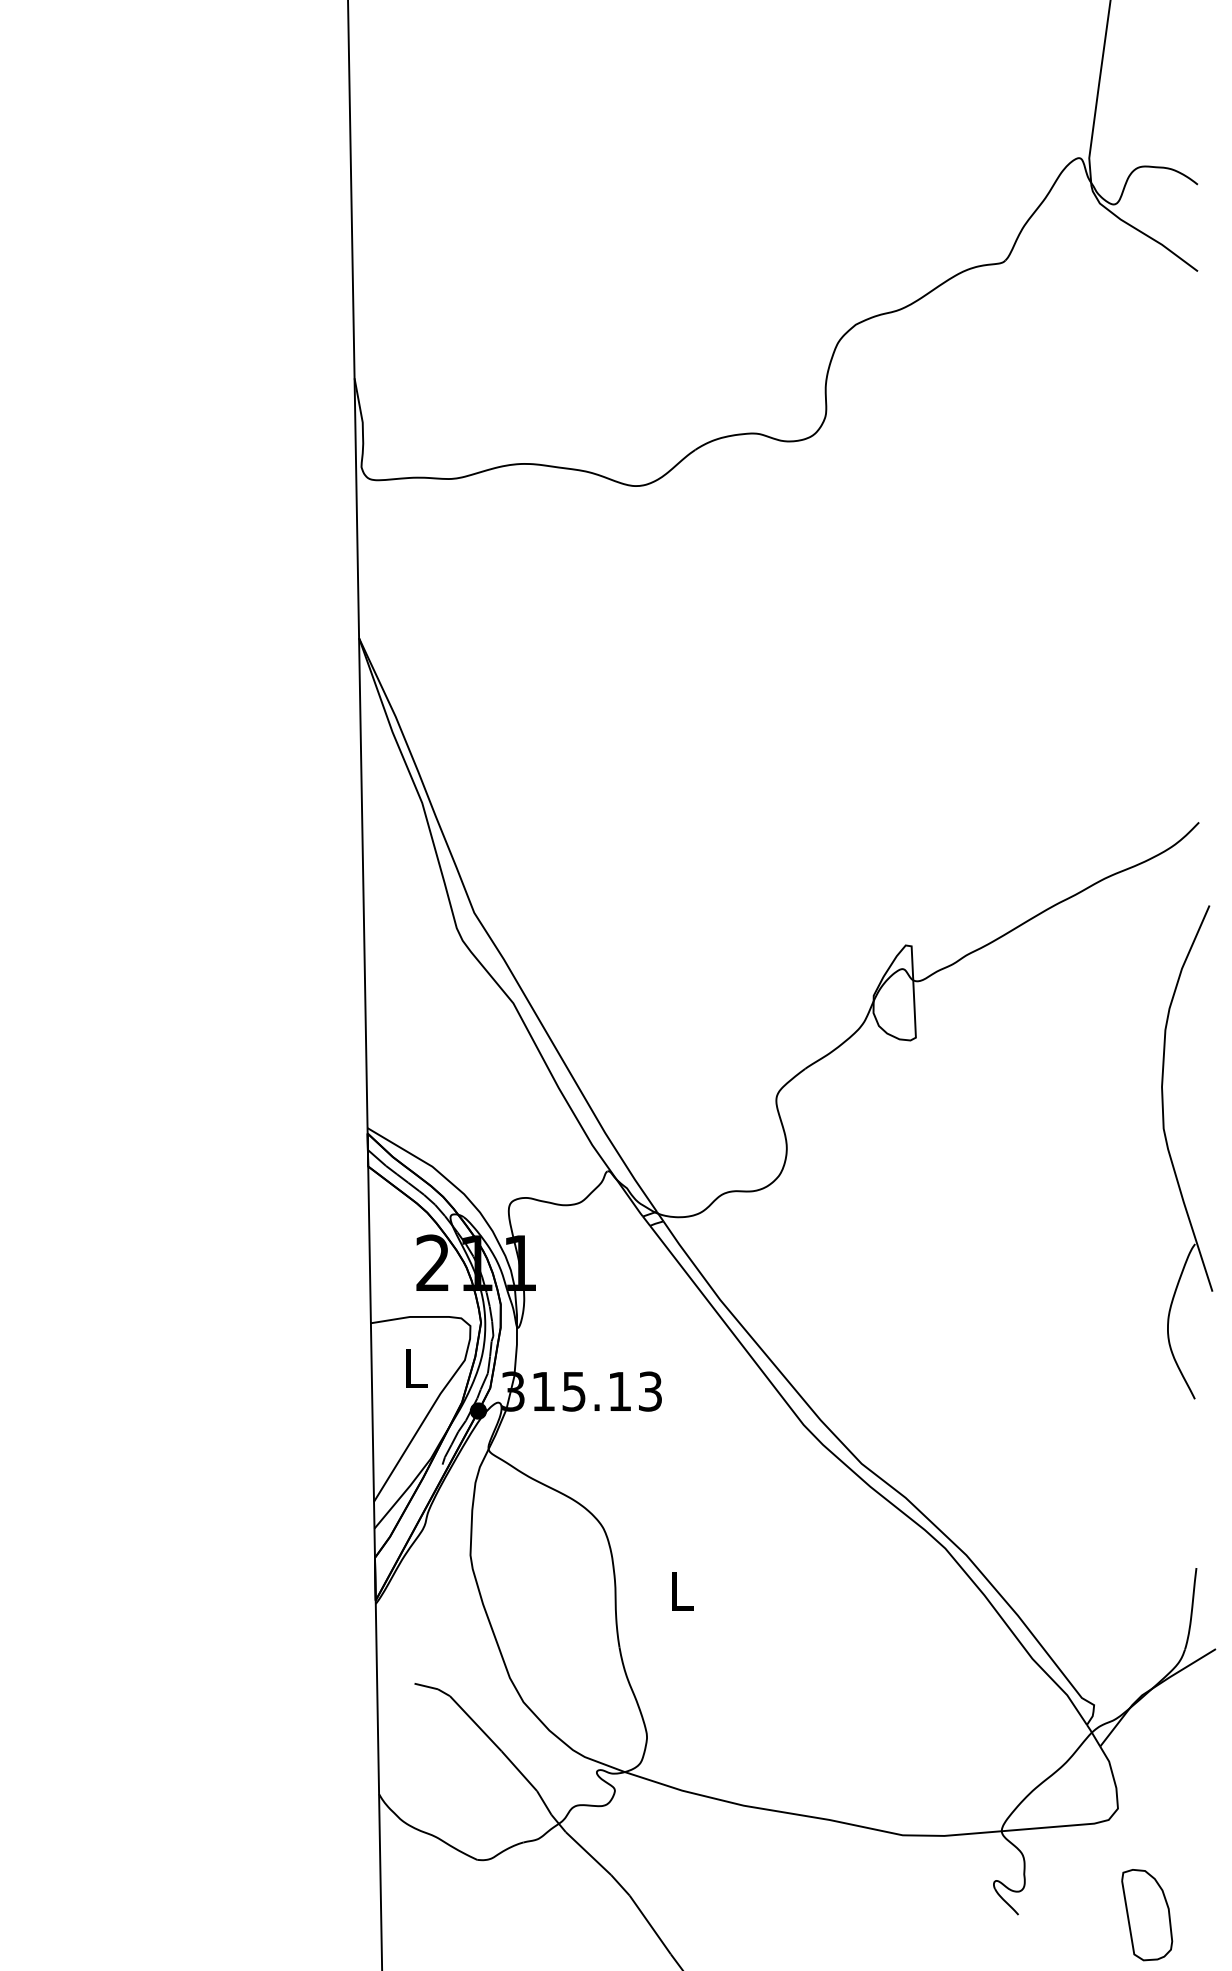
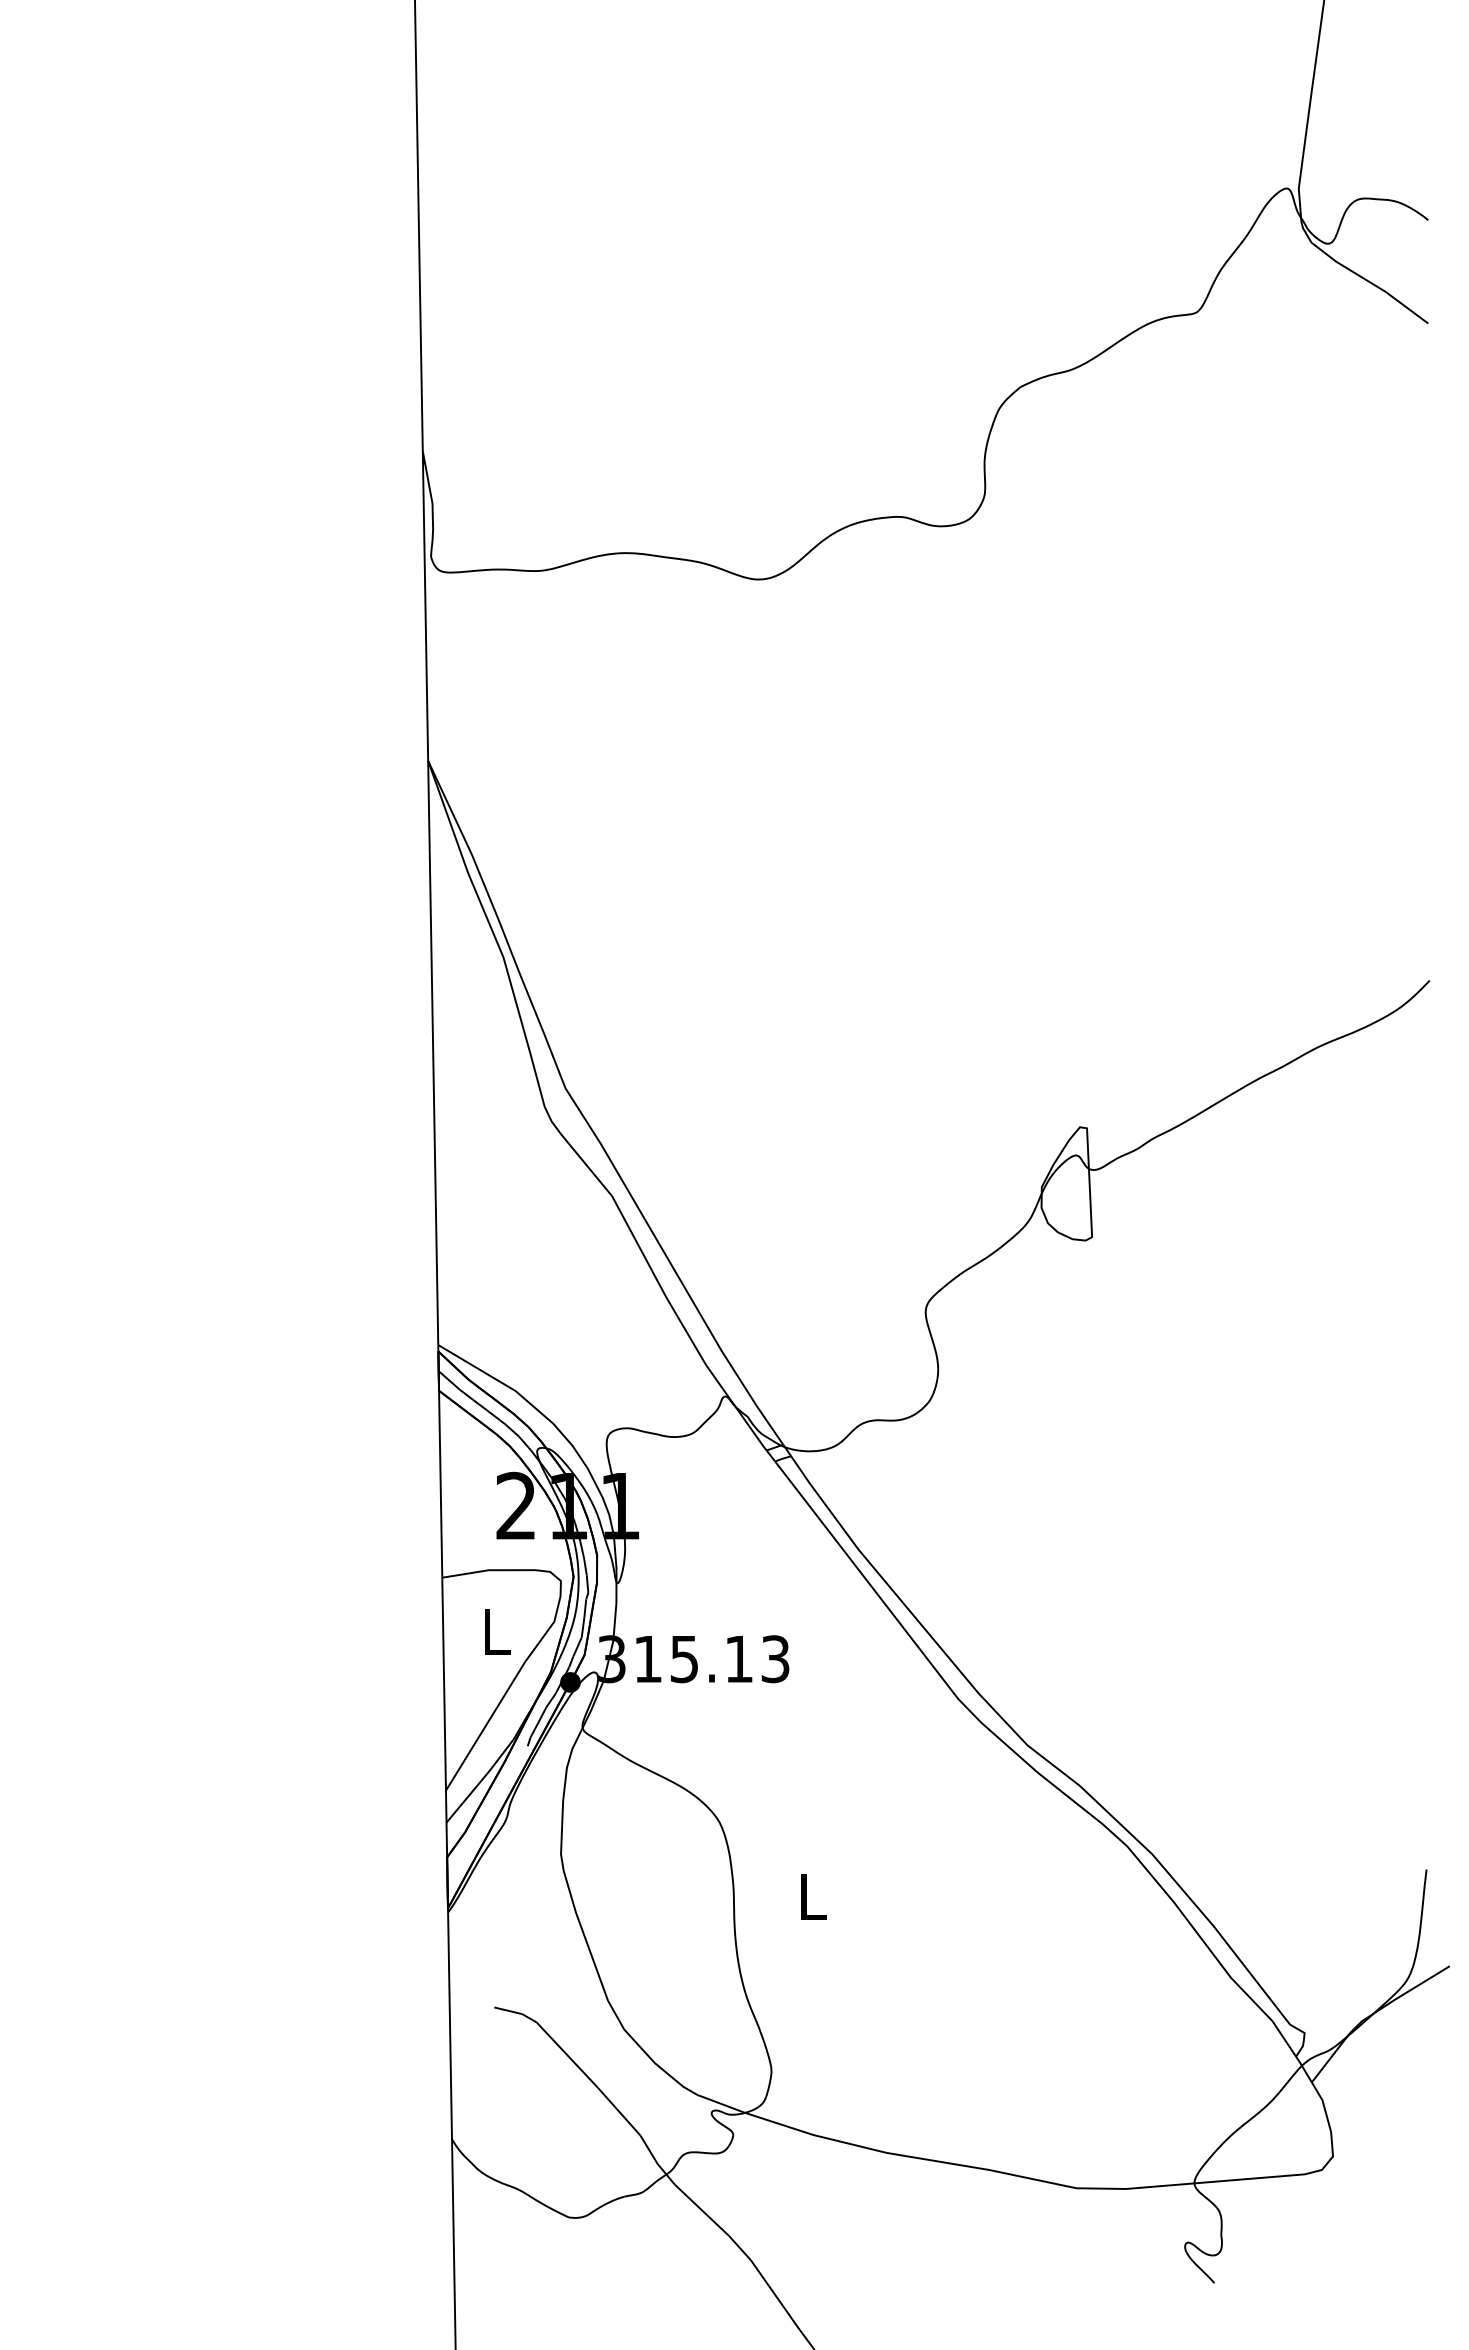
part: (1171, 1156) -> (1396, 1378), removed
part: (1146, 1915) -> (1367, 2283), removed

